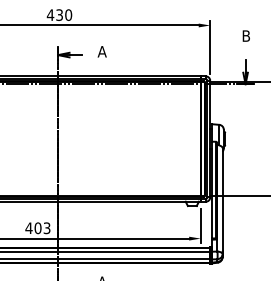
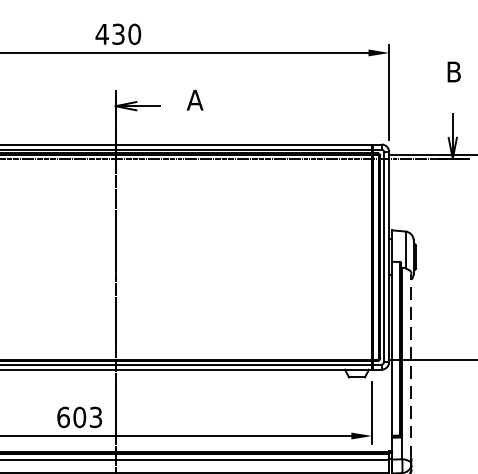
line: (222, 199) -> (411, 365), solid -> dashed
text: (28, 228) -> (62, 417), 403 -> 603

